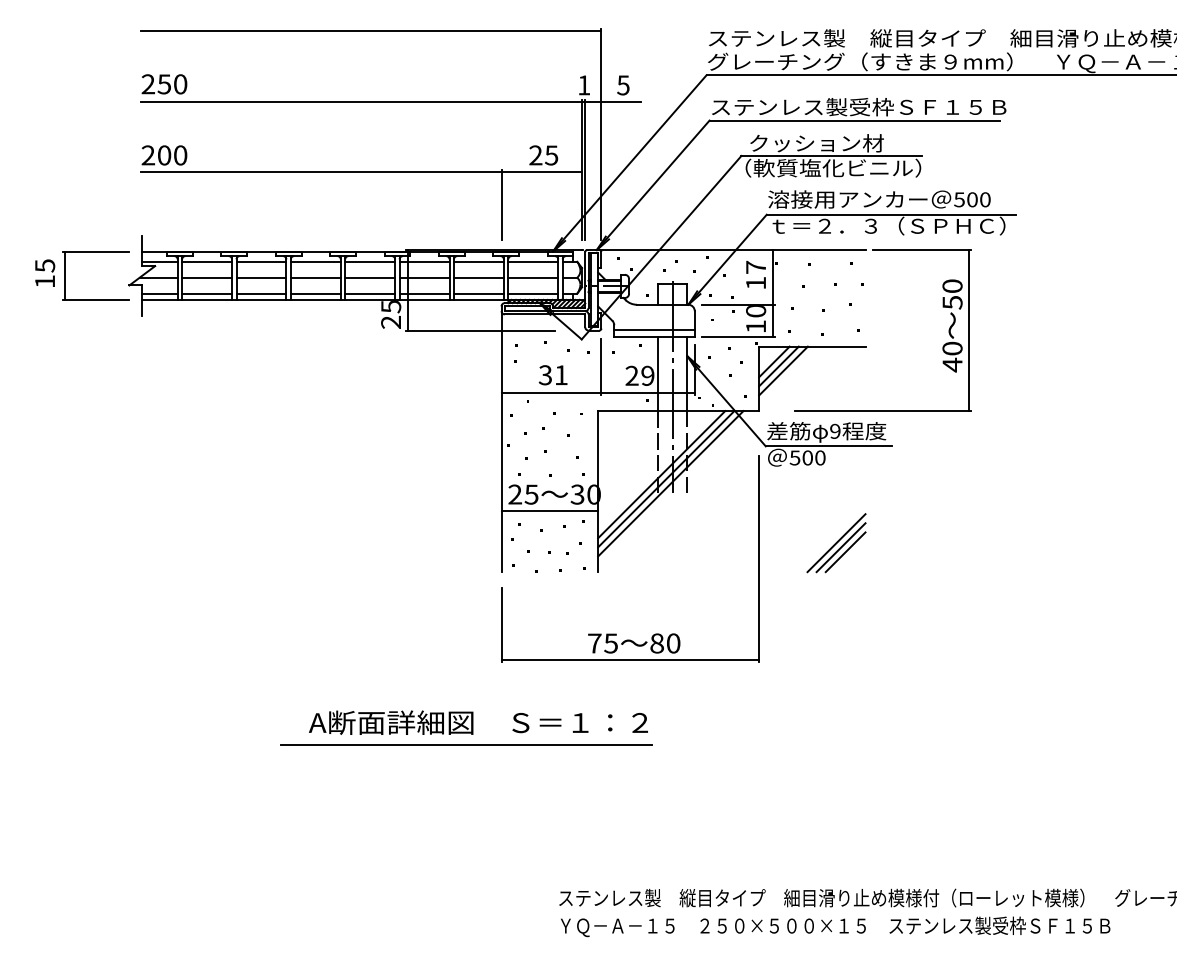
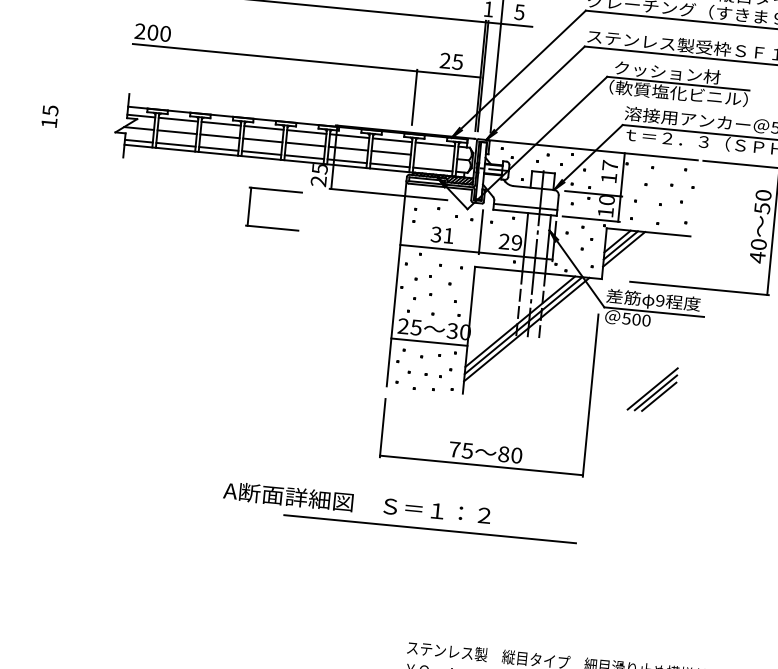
part: (95, 252) -> (275, 190), moved
line: (533, 277) -> (434, 156), removed
line: (466, 744) -> (430, 529), moved

